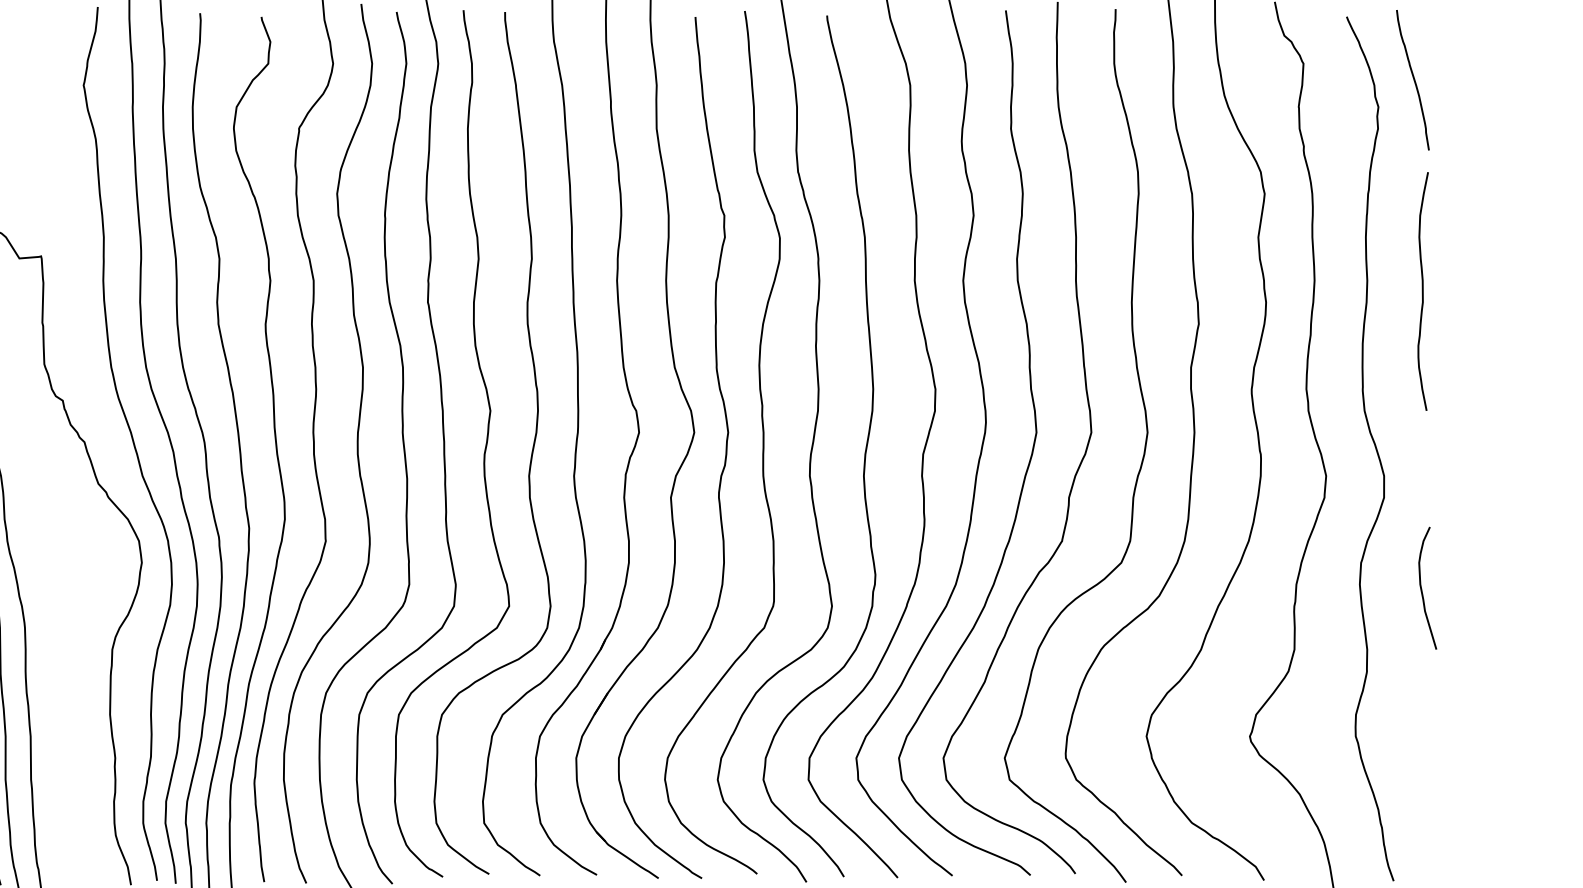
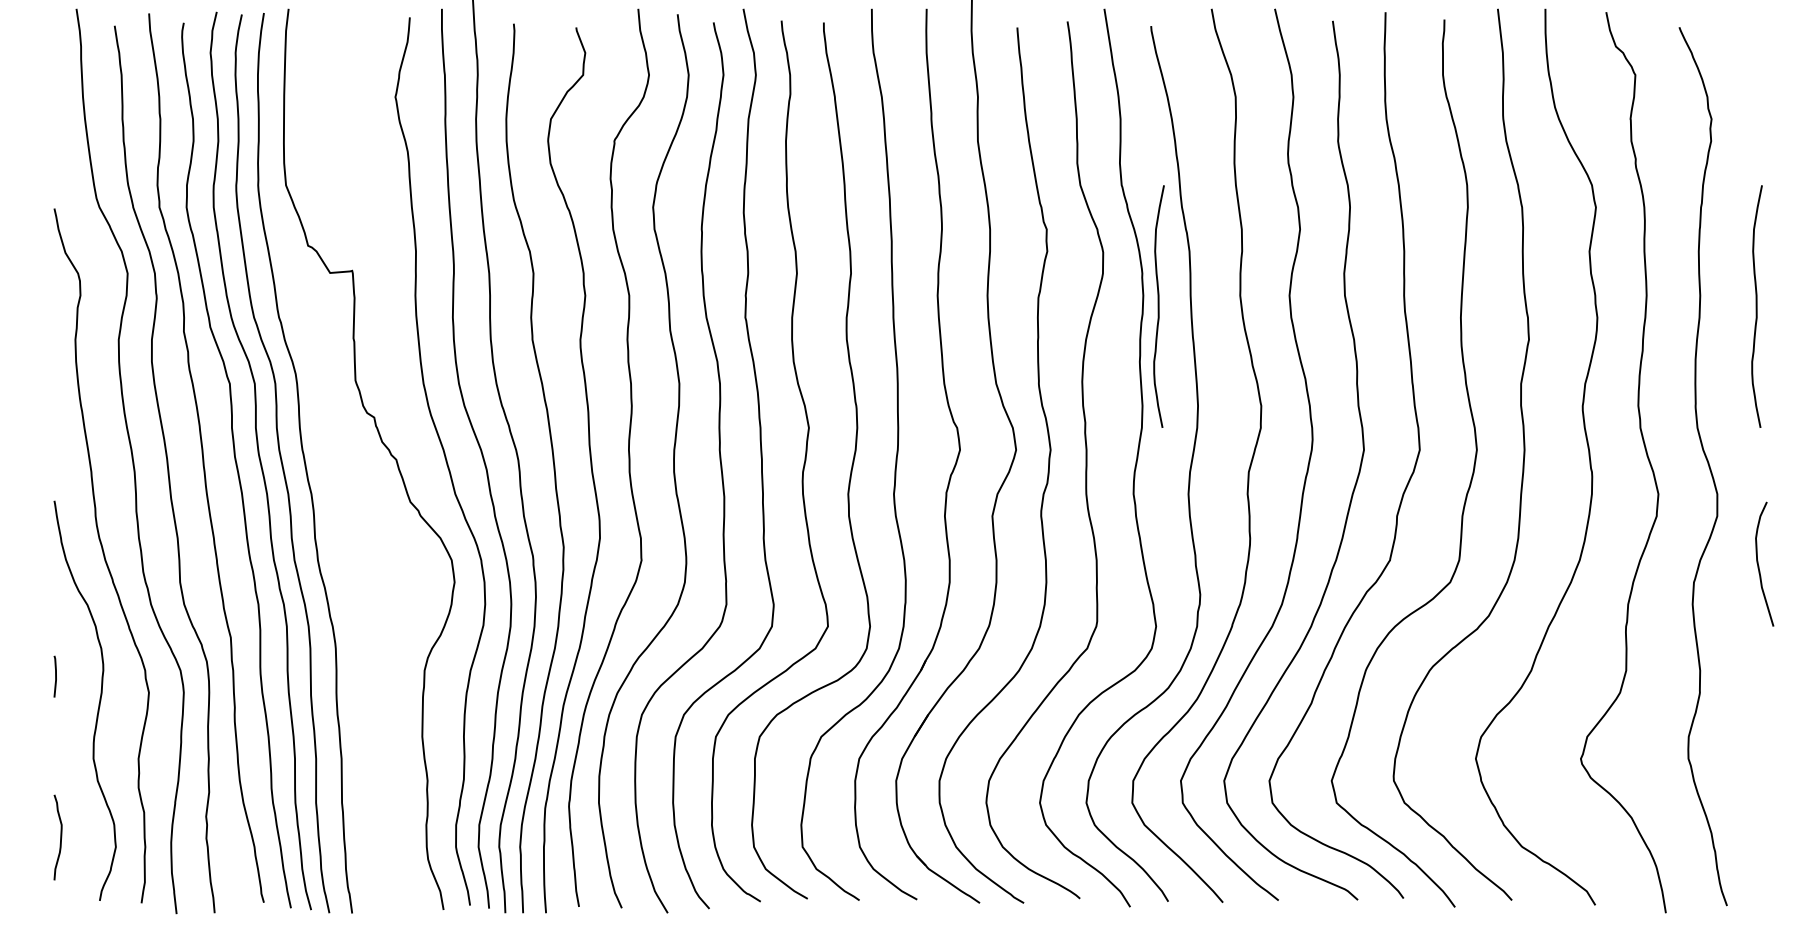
curve: (1412, 78) -> (1746, 90), removed
curve: (834, 291) -> (1158, 306), added
curve: (1422, 589) -> (1759, 565), moved

